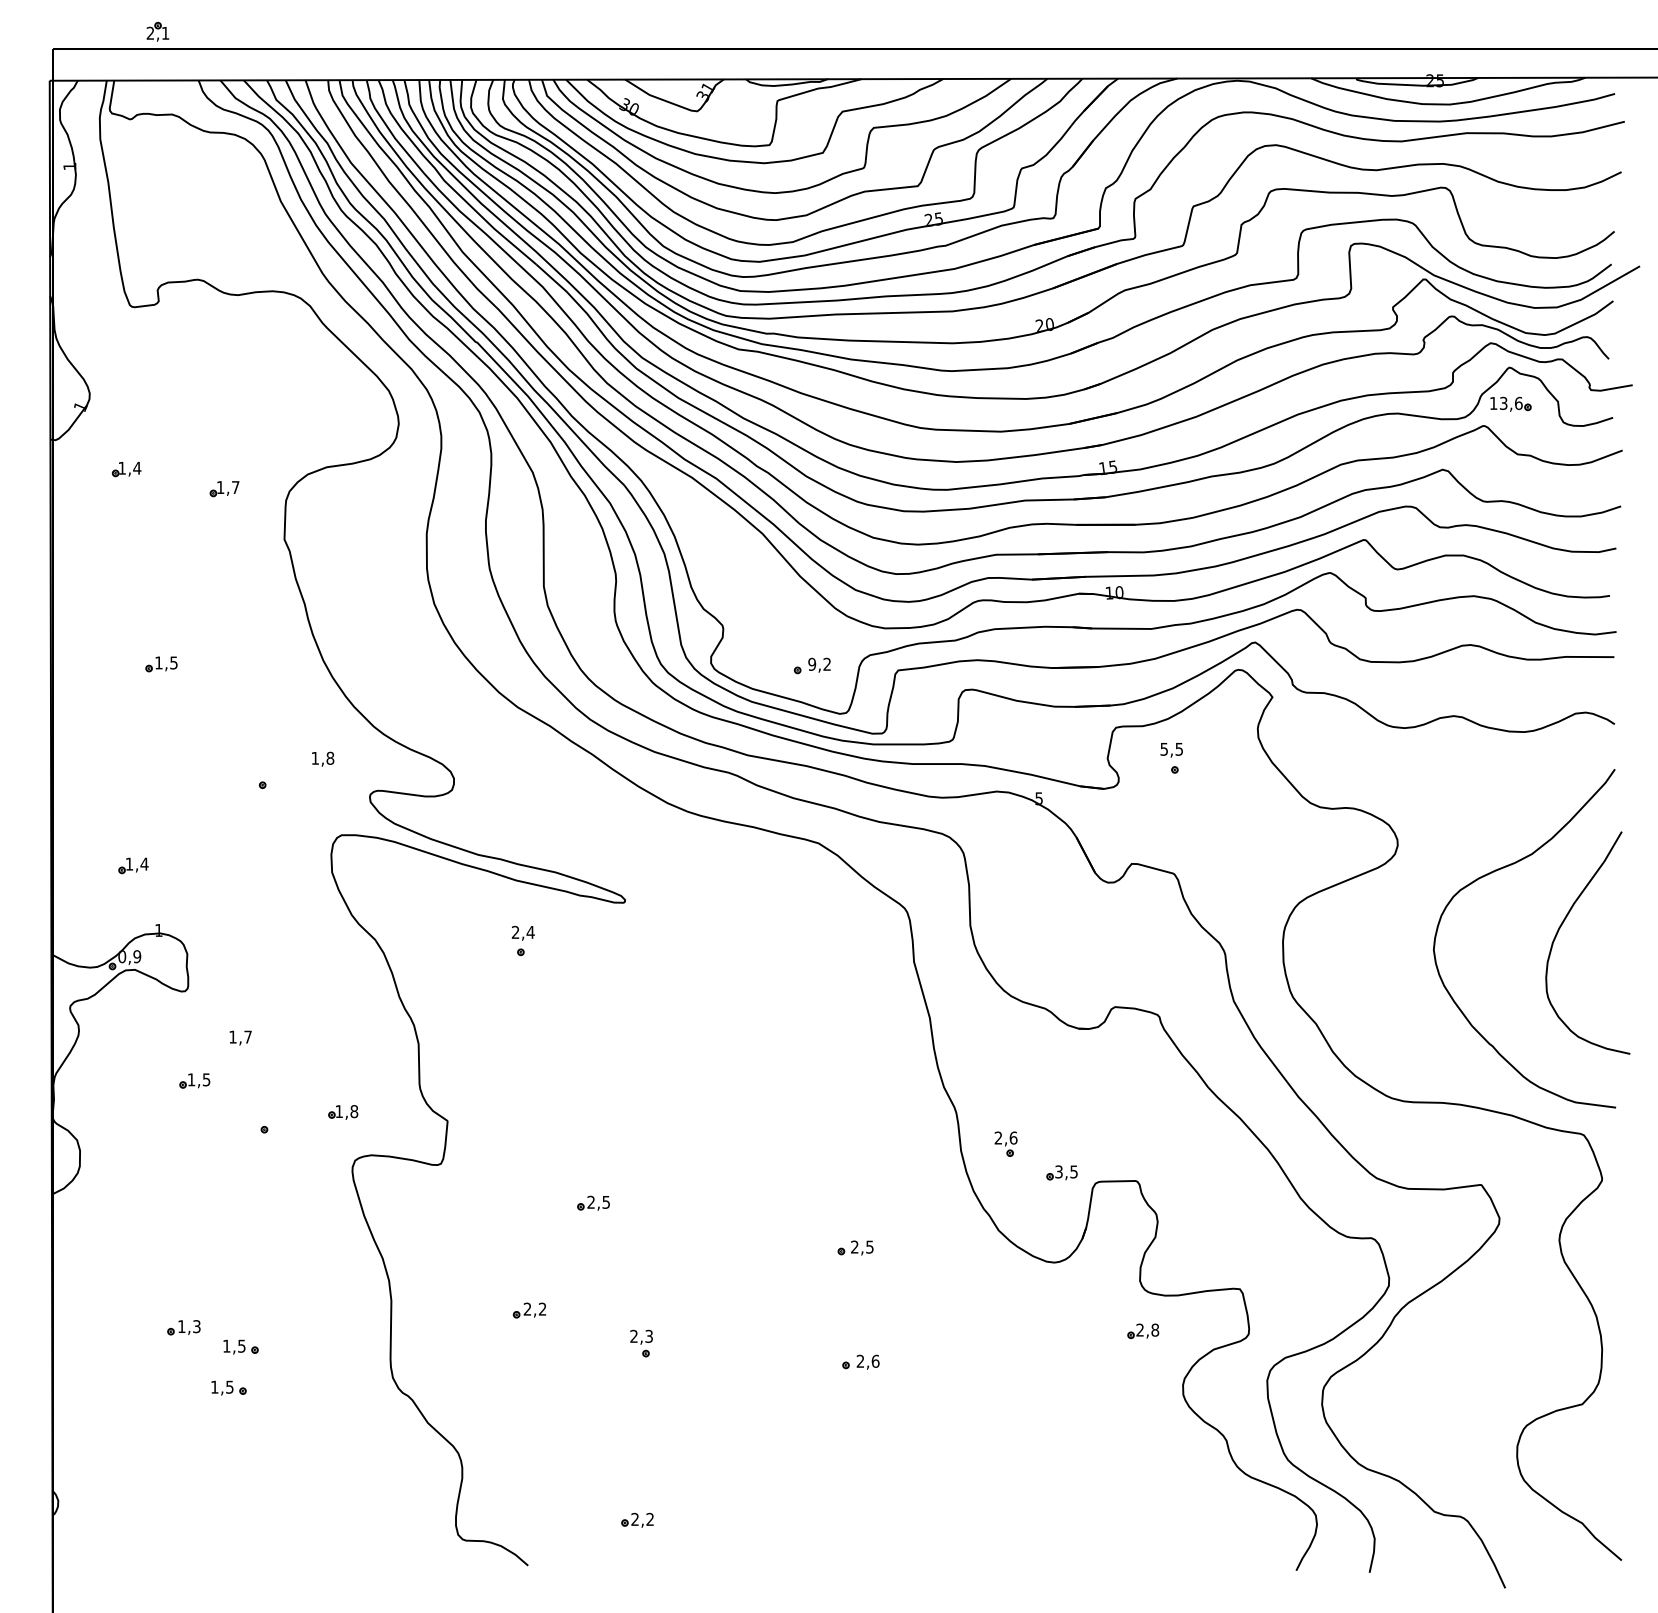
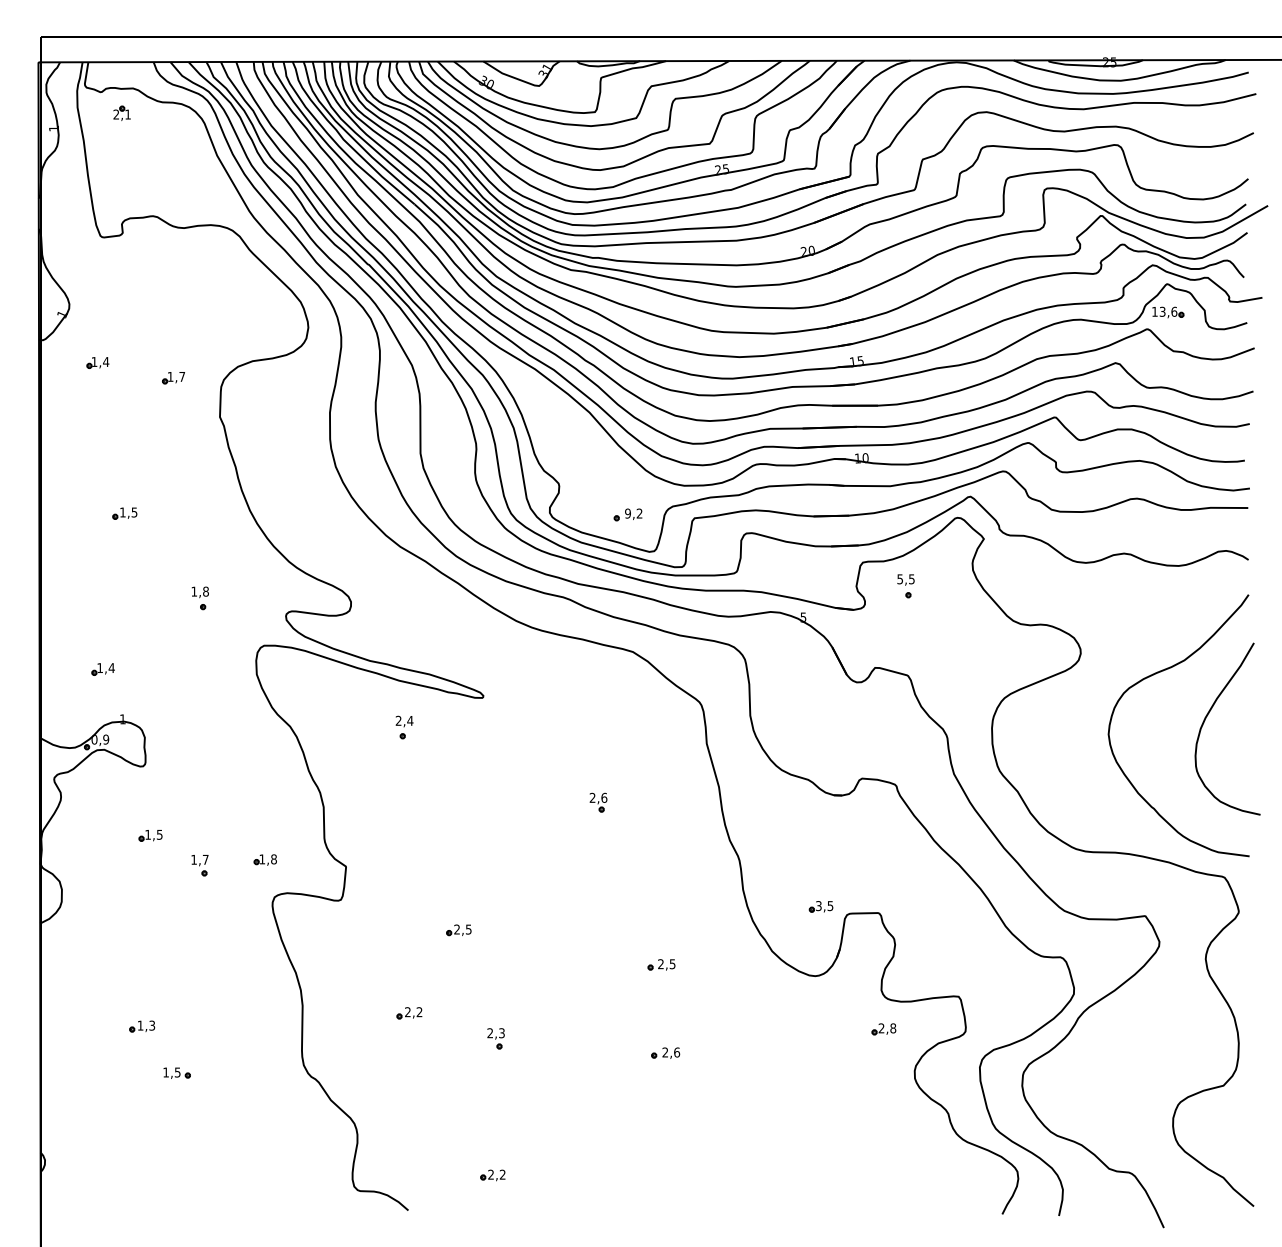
part: (157, 31) -> (121, 113), moved
text: (323, 758) -> (200, 591), moved
text: (240, 1037) -> (199, 860), moved
part: (1005, 1143) -> (598, 802), moved
part: (240, 1346) -> (185, 1041), removed

